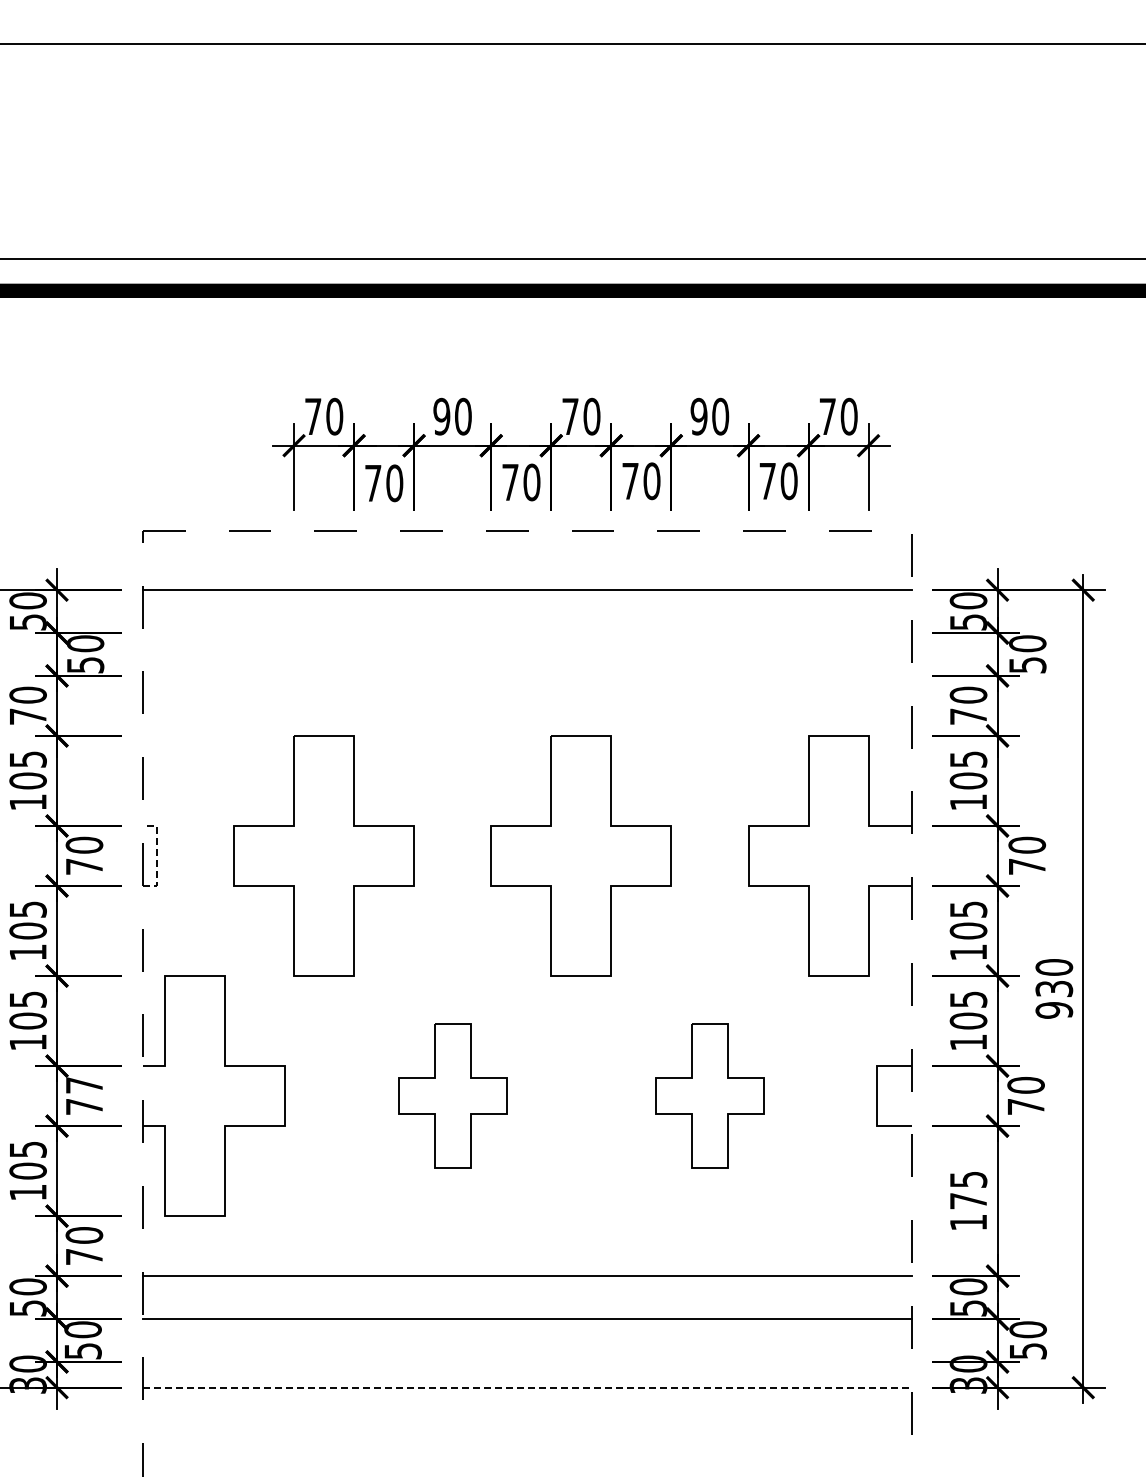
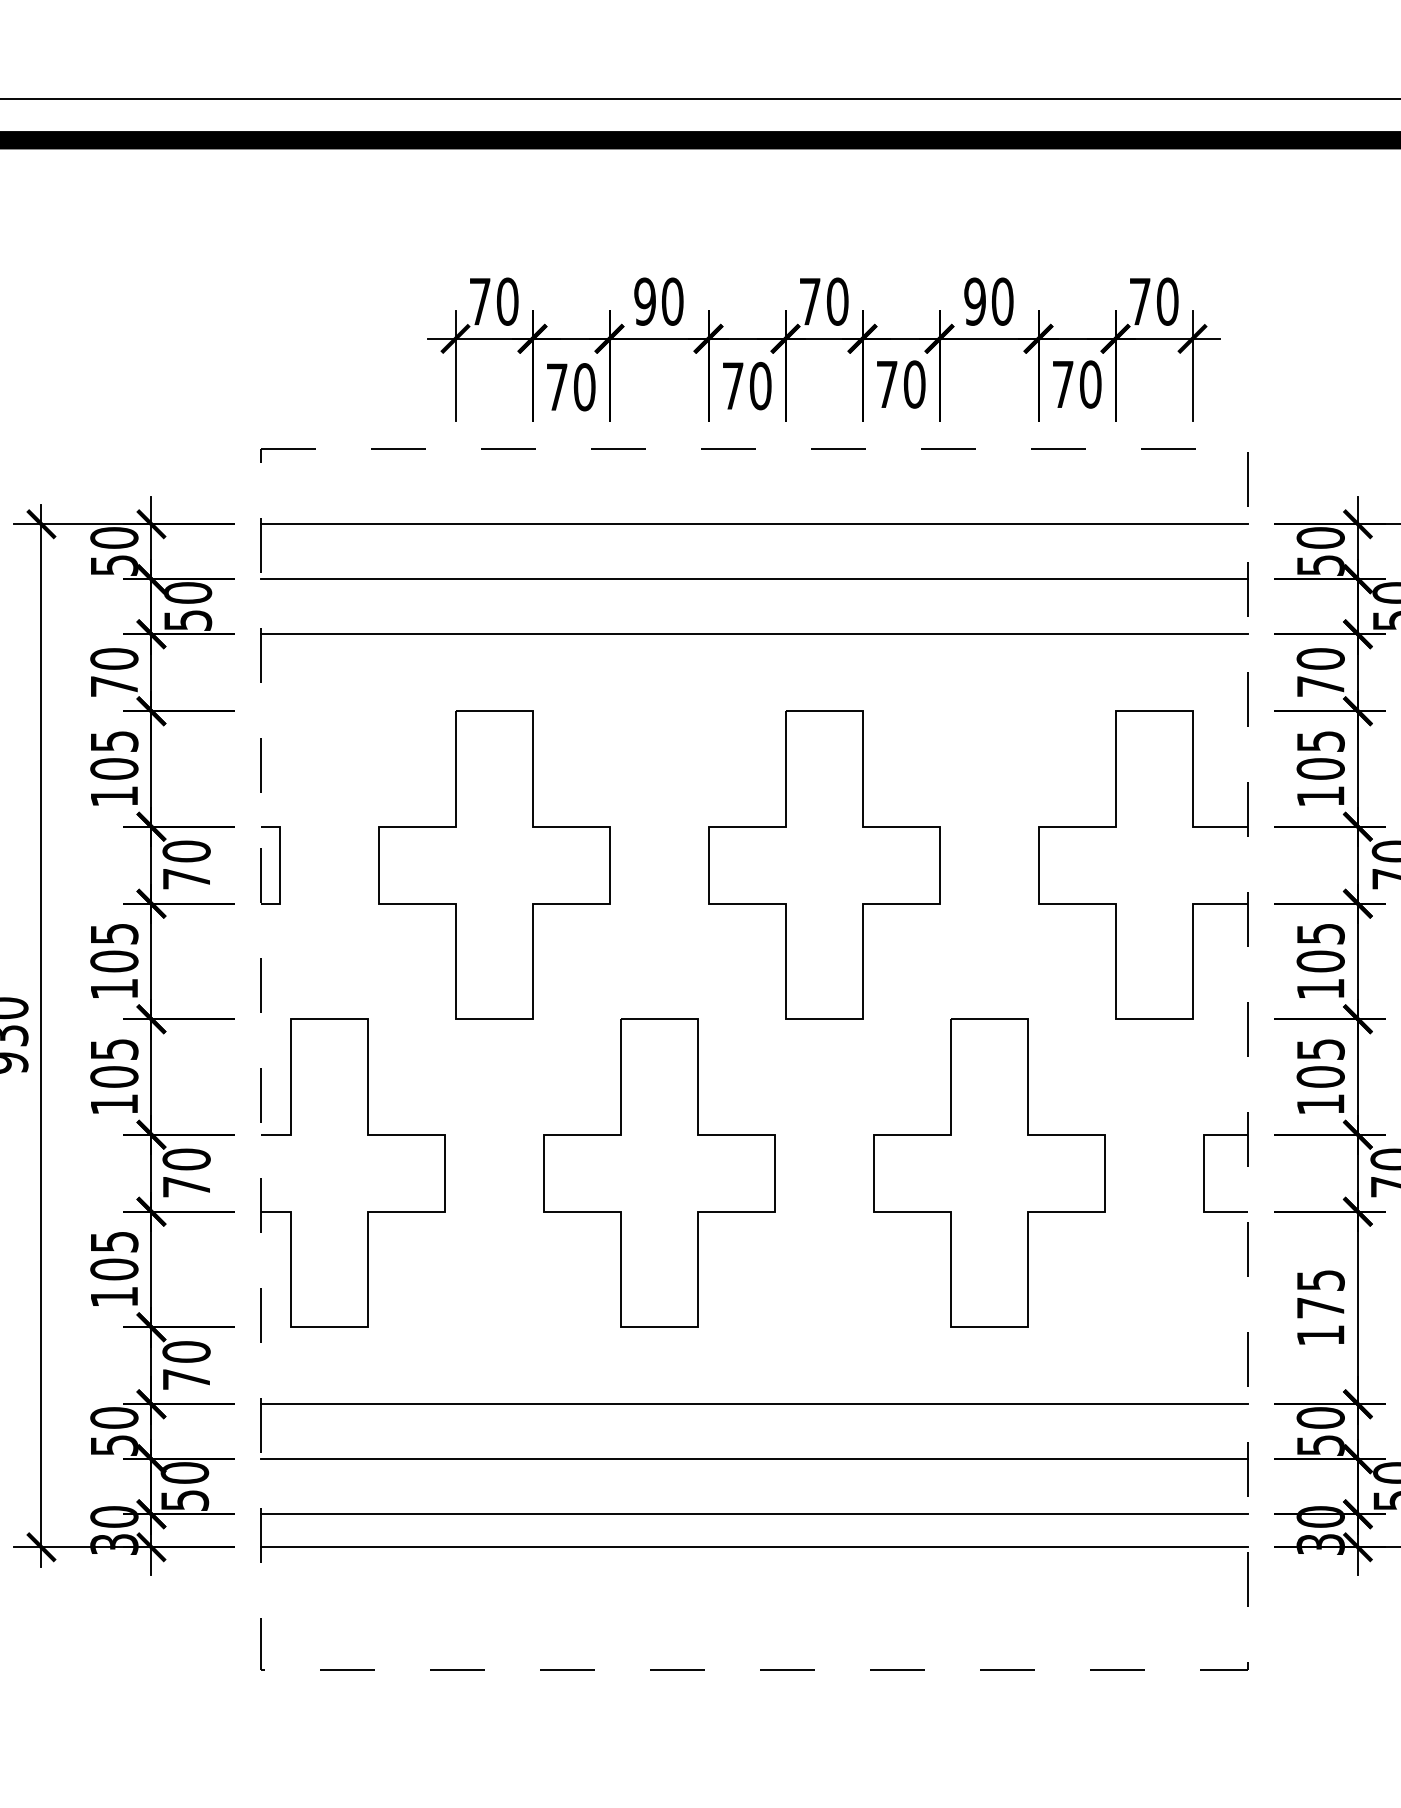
line: (526, 633) -> (753, 579), added
line: (526, 675) -> (753, 633), added
line: (156, 855) -> (279, 864), dashed -> solid
text: (84, 1084) -> (186, 1158), 77 -> 70
part: (452, 1095) -> (658, 1172), size x1.67
part: (709, 1095) -> (988, 1172), size x1.67
line: (526, 1361) -> (753, 1513), added
line: (527, 1387) -> (754, 1547), dashed -> solid

